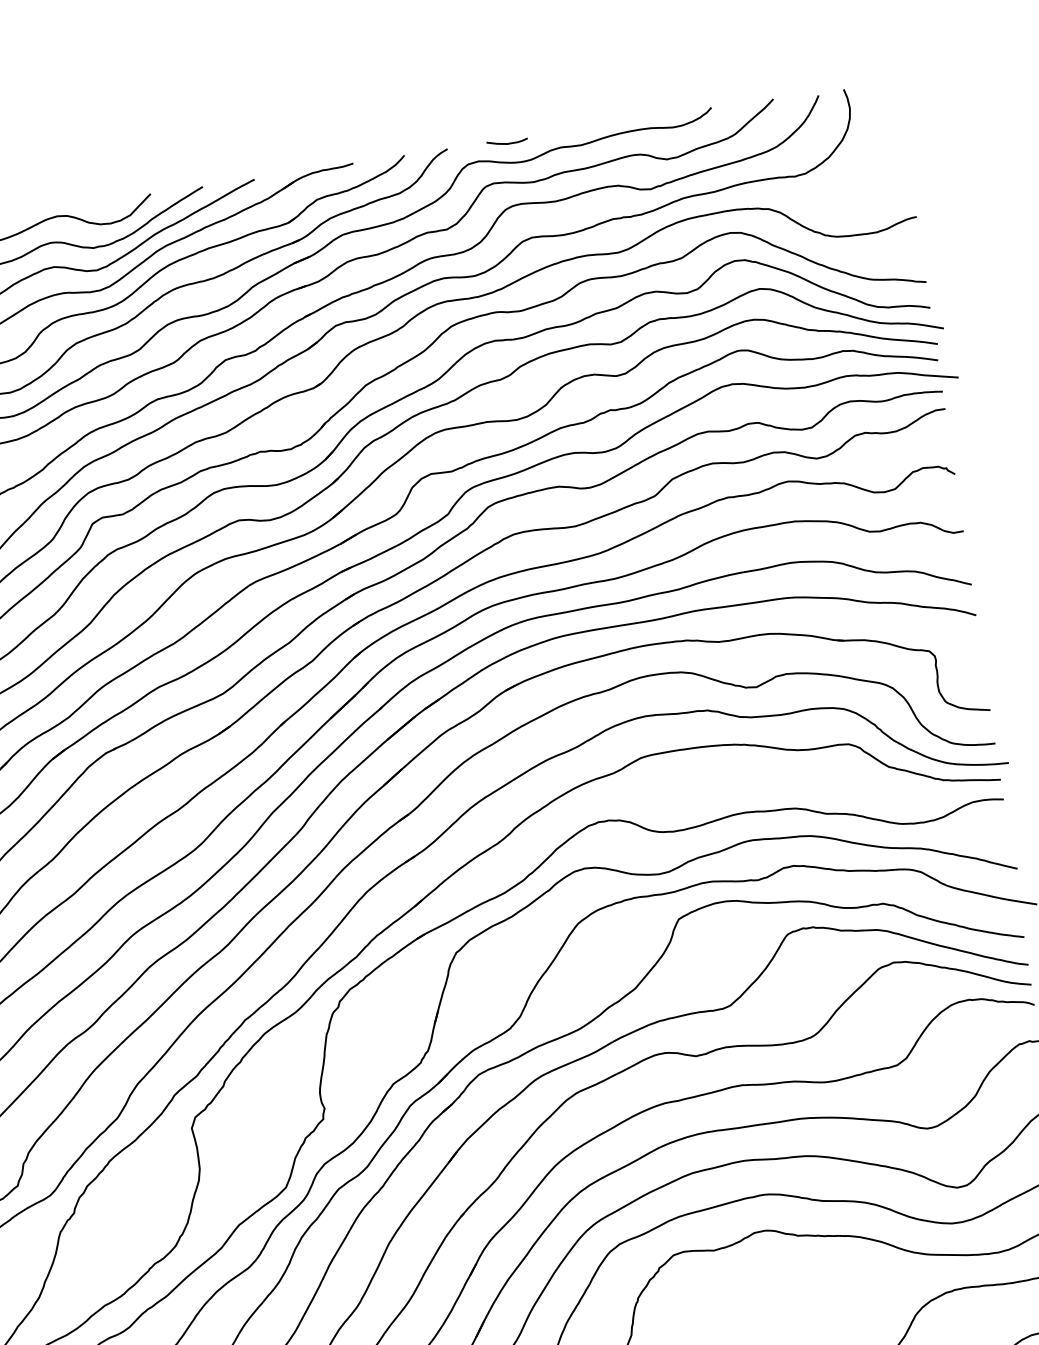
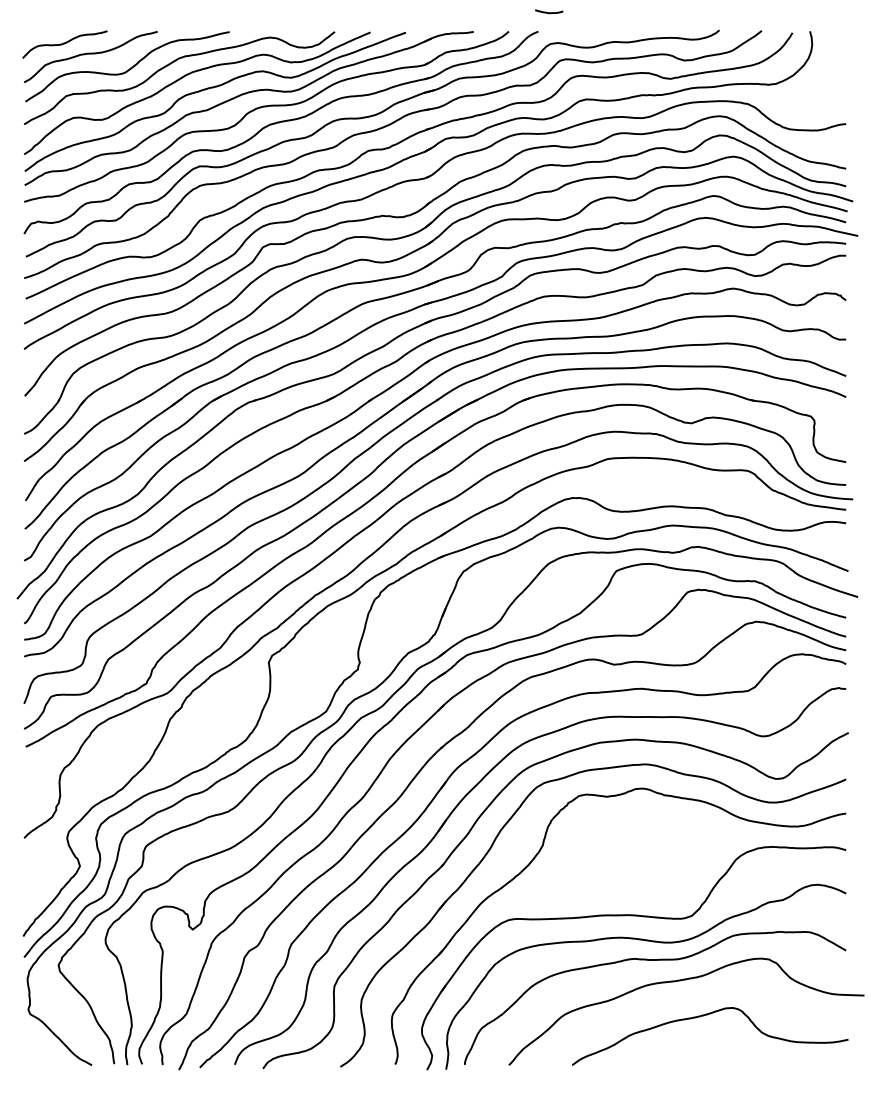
curve: (507, 142) -> (549, 12), moved

